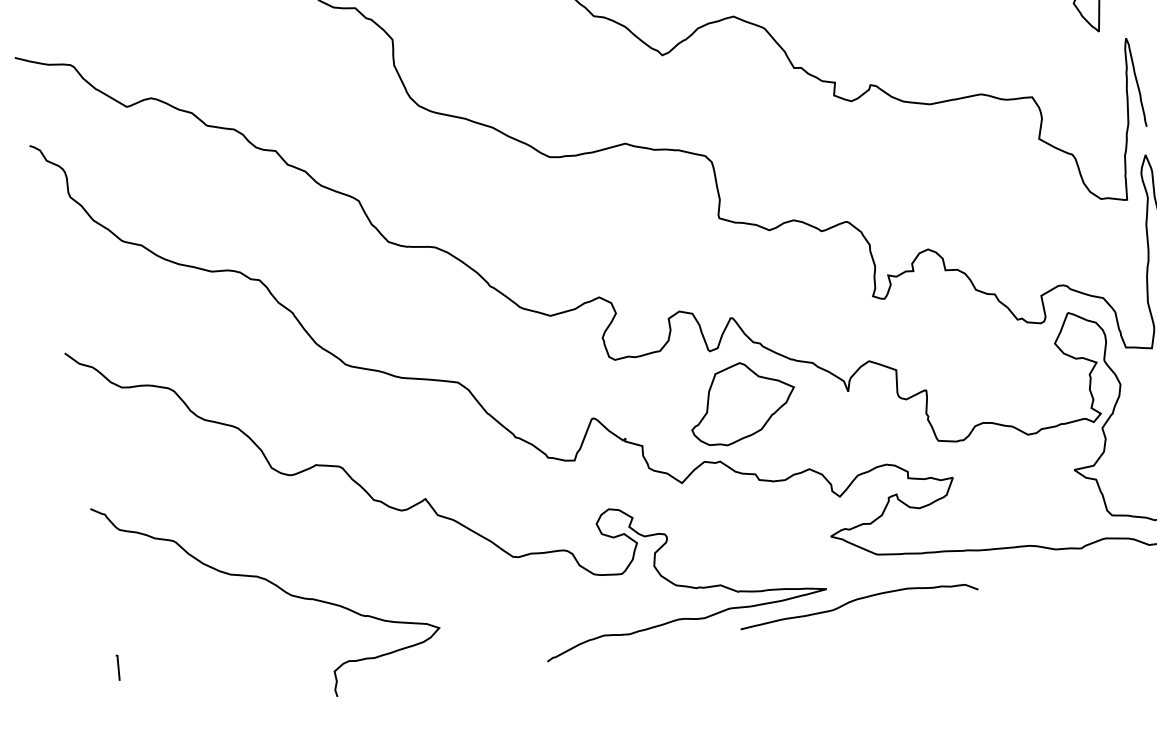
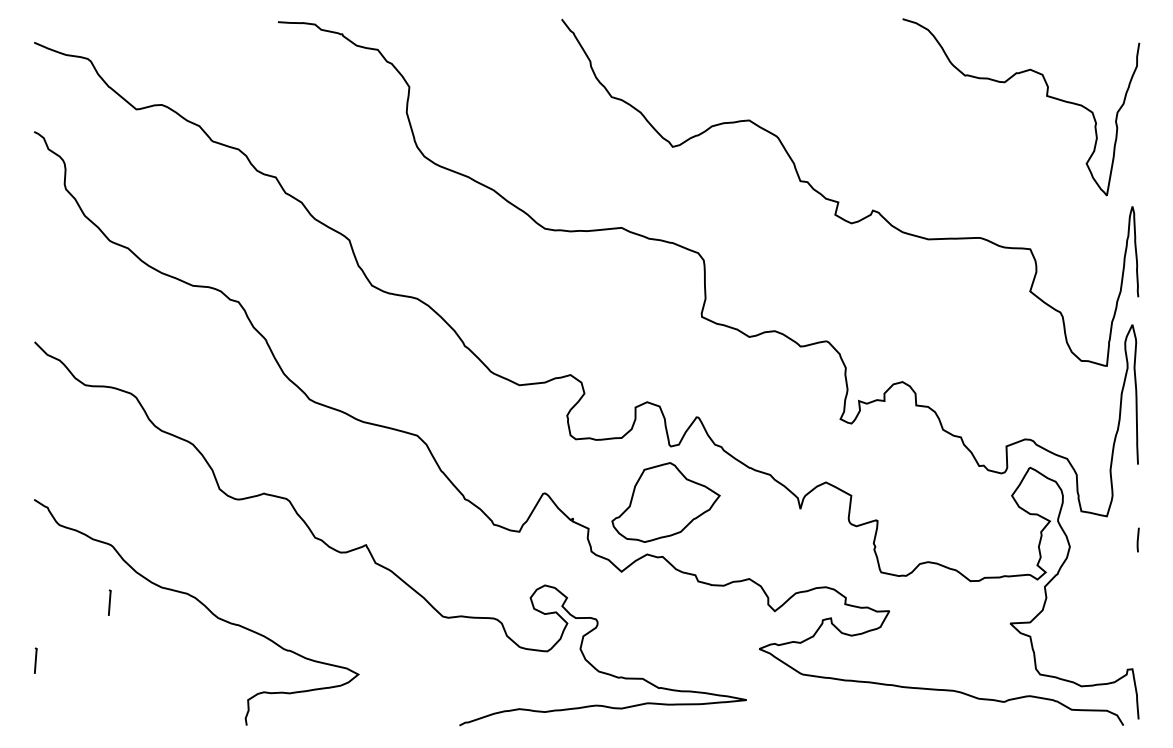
part: (741, 402) -> (665, 502), moved
line: (181, 598) -> (109, 602), added
curve: (857, 600) -> (775, 716), removed

